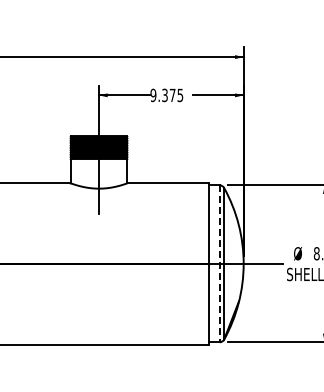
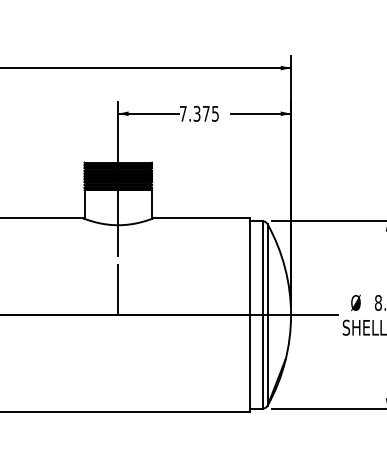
text: (153, 95) -> (183, 113), 9.375 -> 7.375
line: (99, 242) -> (118, 289), added
line: (219, 264) -> (262, 315), dashed -> solid

